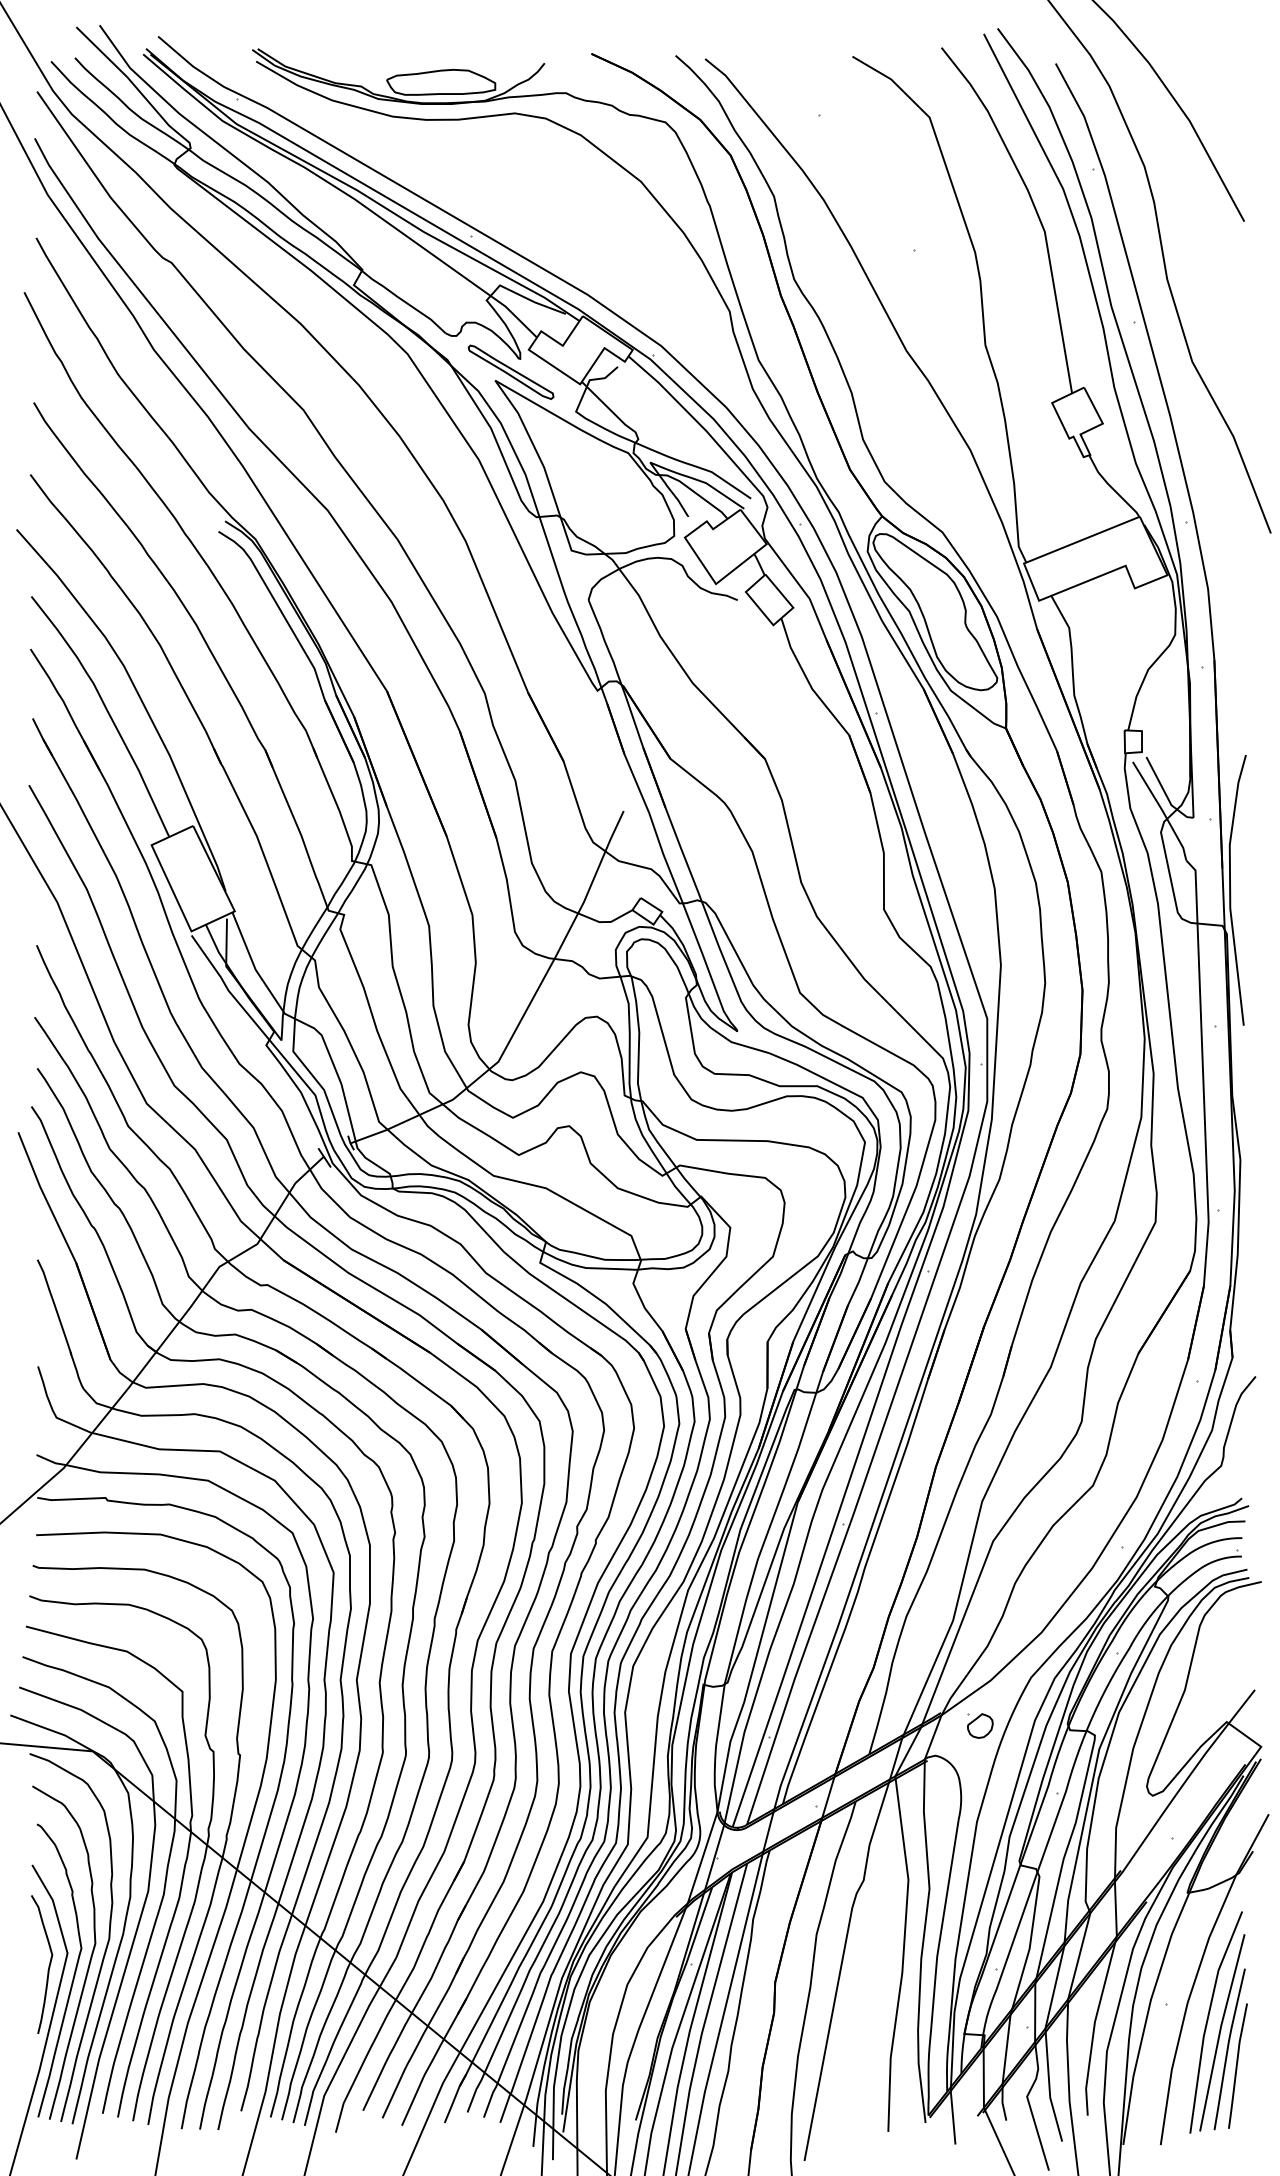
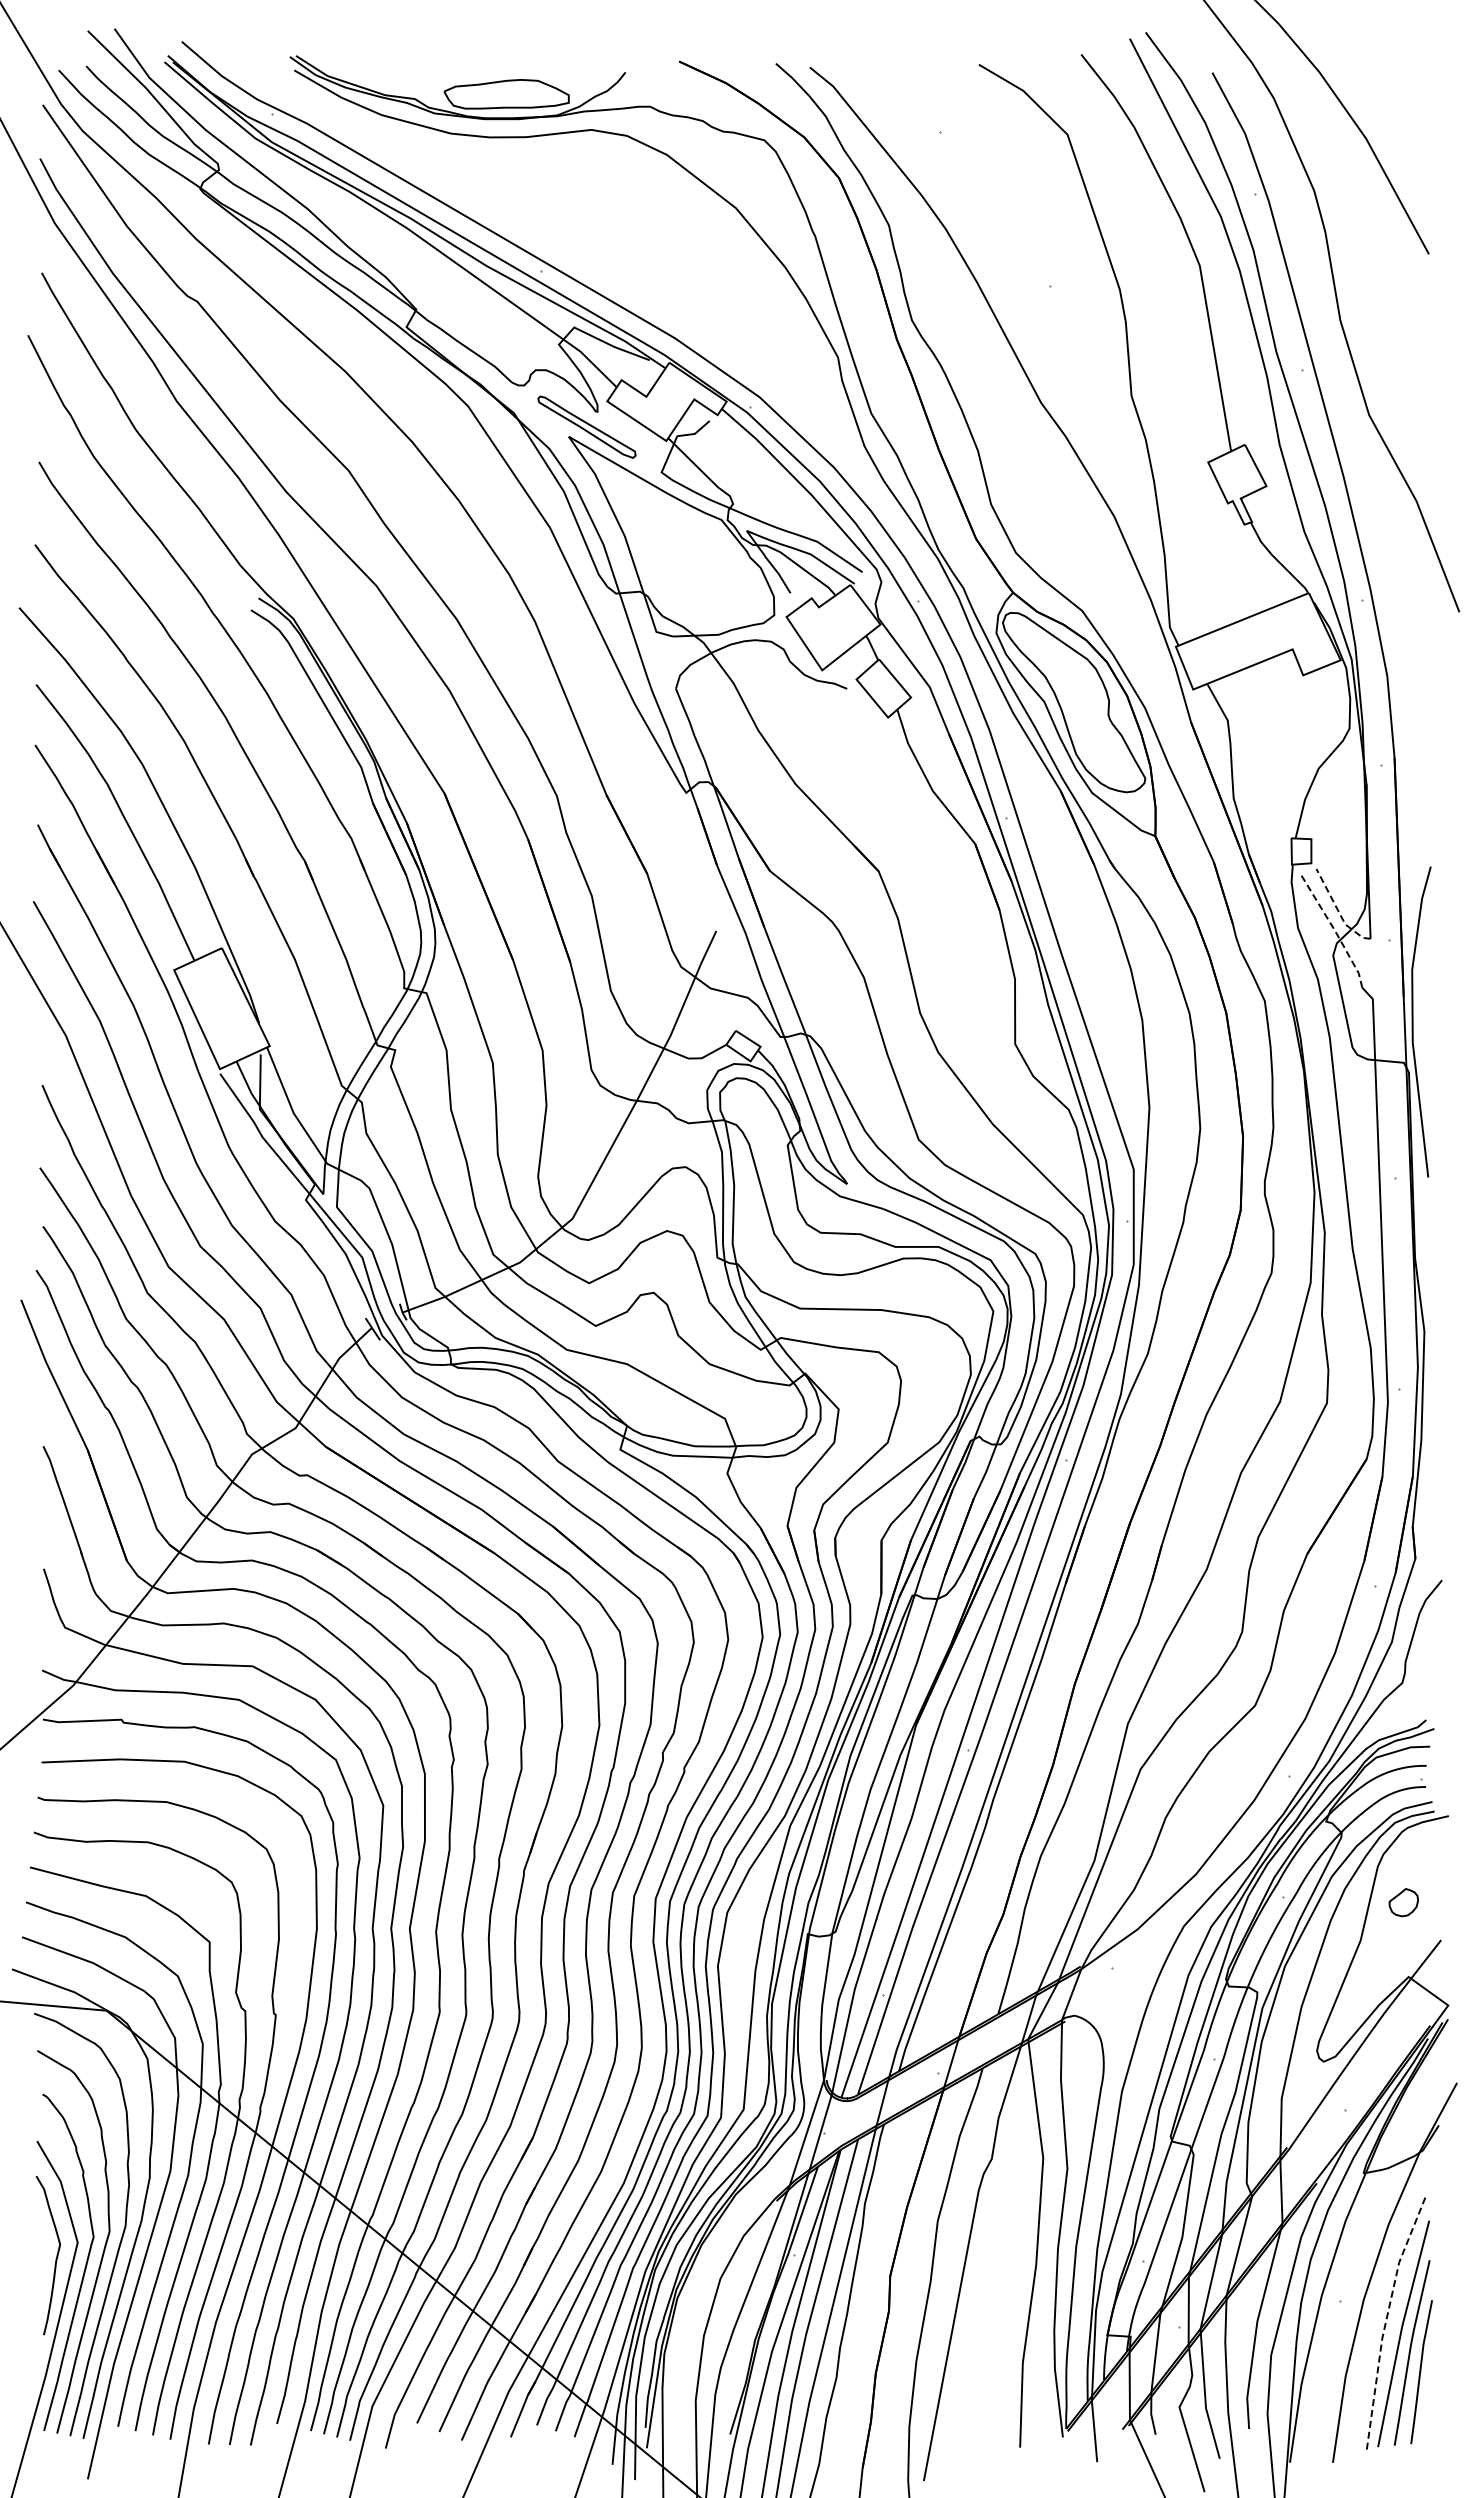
line: (1165, 794) -> (1338, 911), solid -> dashed
line: (1162, 810) -> (1335, 930), solid -> dashed
part: (980, 1725) -> (1403, 1902), moved
line: (1207, 2019) -> (1386, 2318), solid -> dashed

